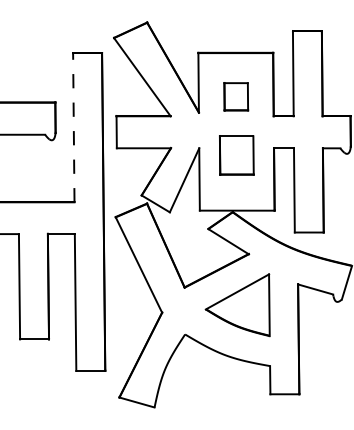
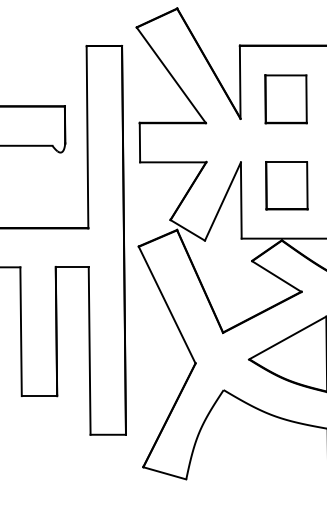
part: (236, 96) -> (286, 99), size x1.43
line: (73, 127) -> (87, 136), dashed -> solid
part: (236, 155) -> (286, 185), moved

